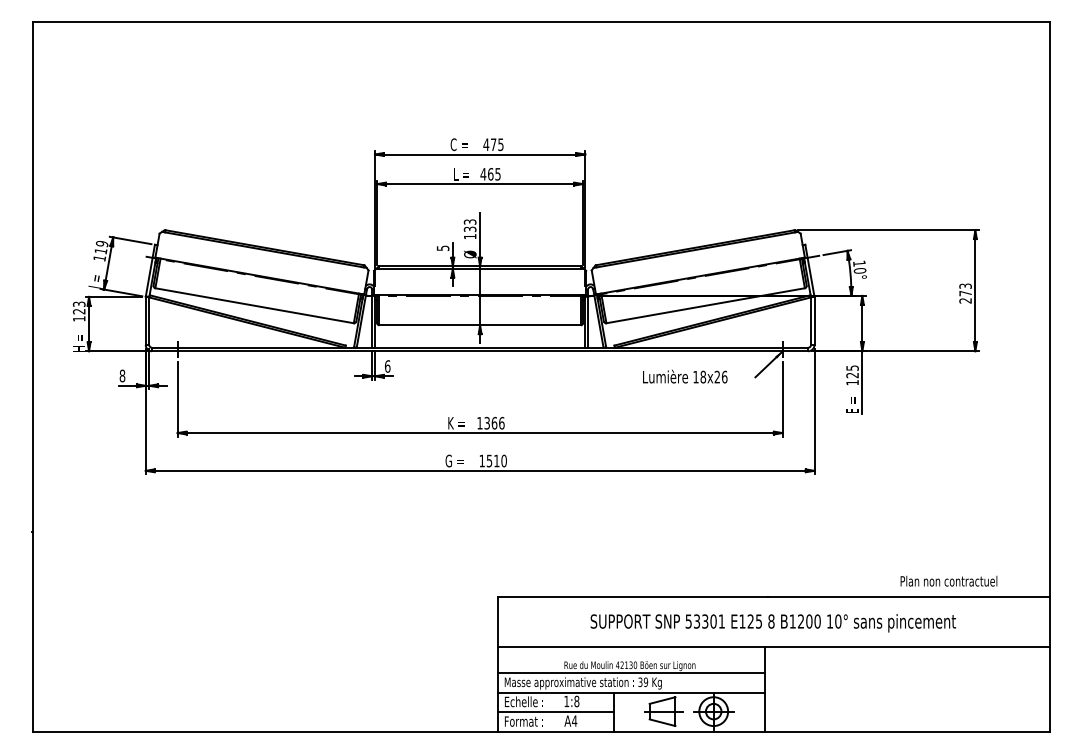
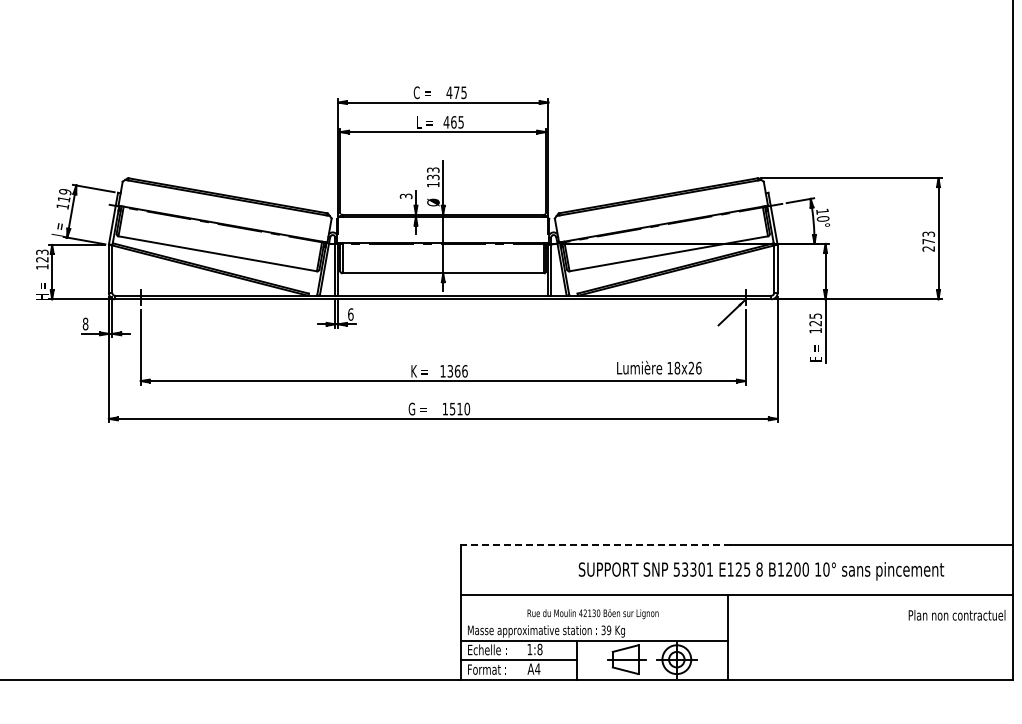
text: (442, 247) -> (405, 195), 5 -> 3
text: (685, 376) -> (659, 367), moved
text: (948, 580) -> (956, 614), moved
line: (632, 596) -> (595, 544), solid -> dashed
text: (772, 623) -> (760, 571), moved
line: (631, 673) -> (594, 621), removed

